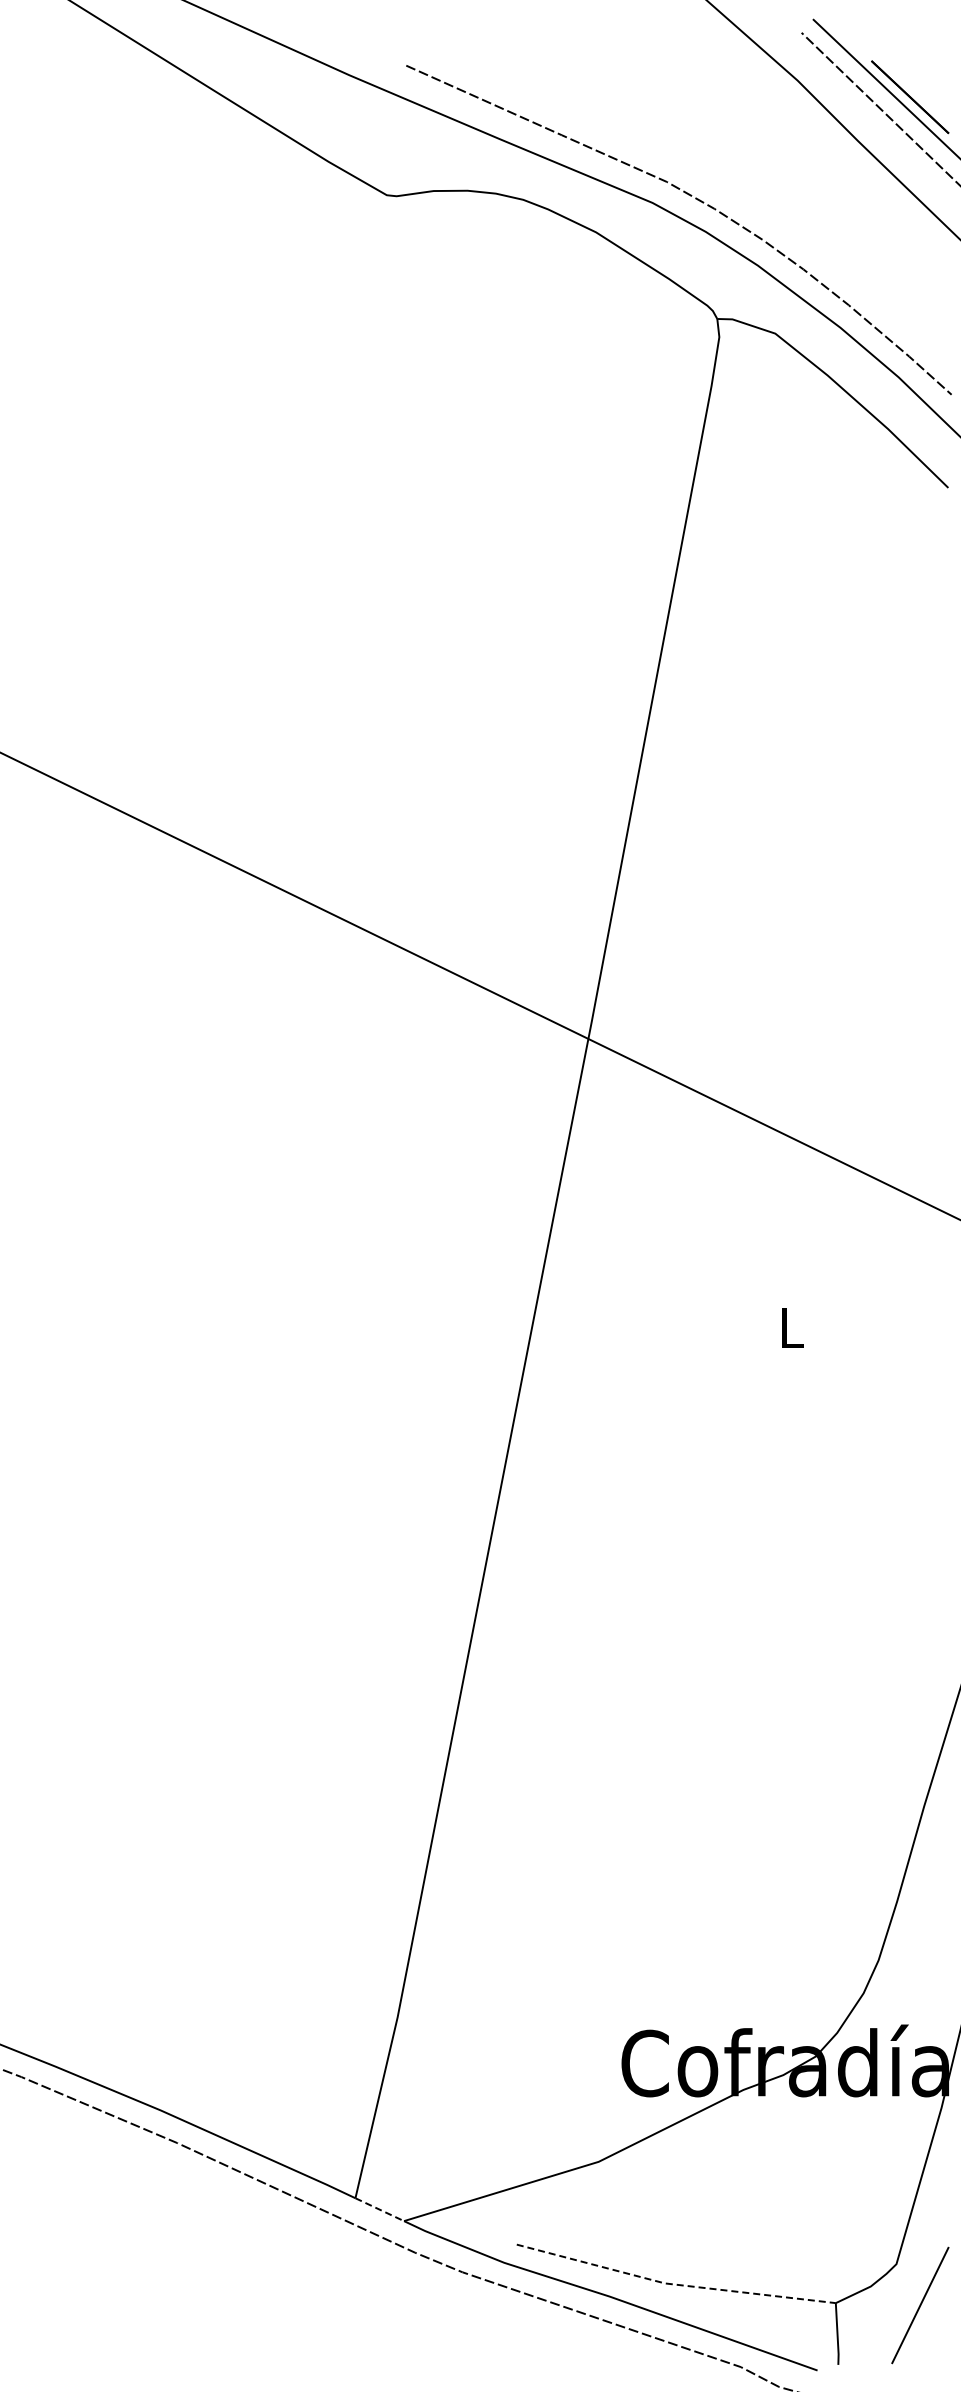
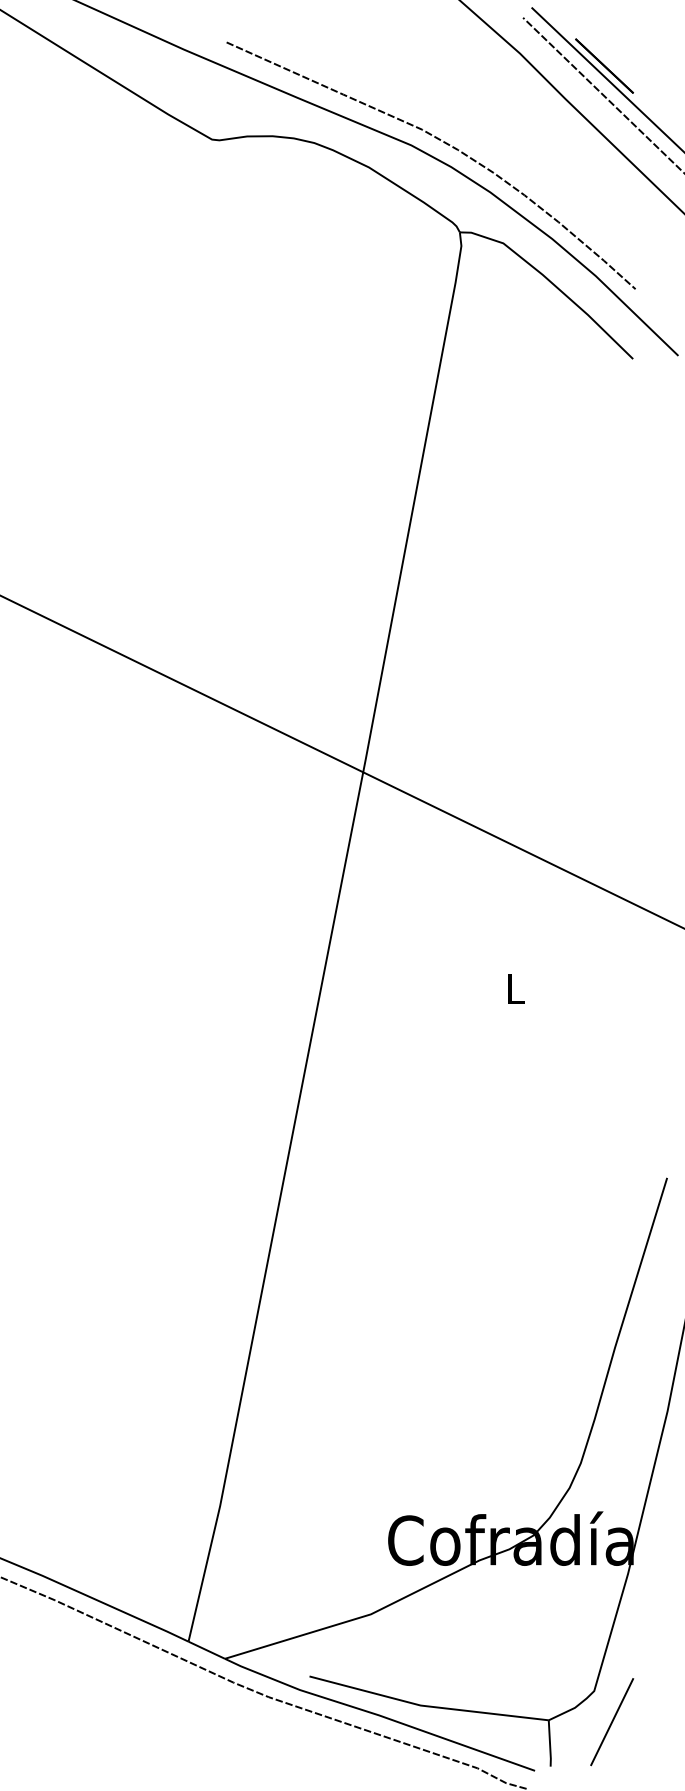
line: (379, 2209) -> (206, 1650), dashed -> solid
line: (673, 2284) -> (427, 1706), dashed -> solid

